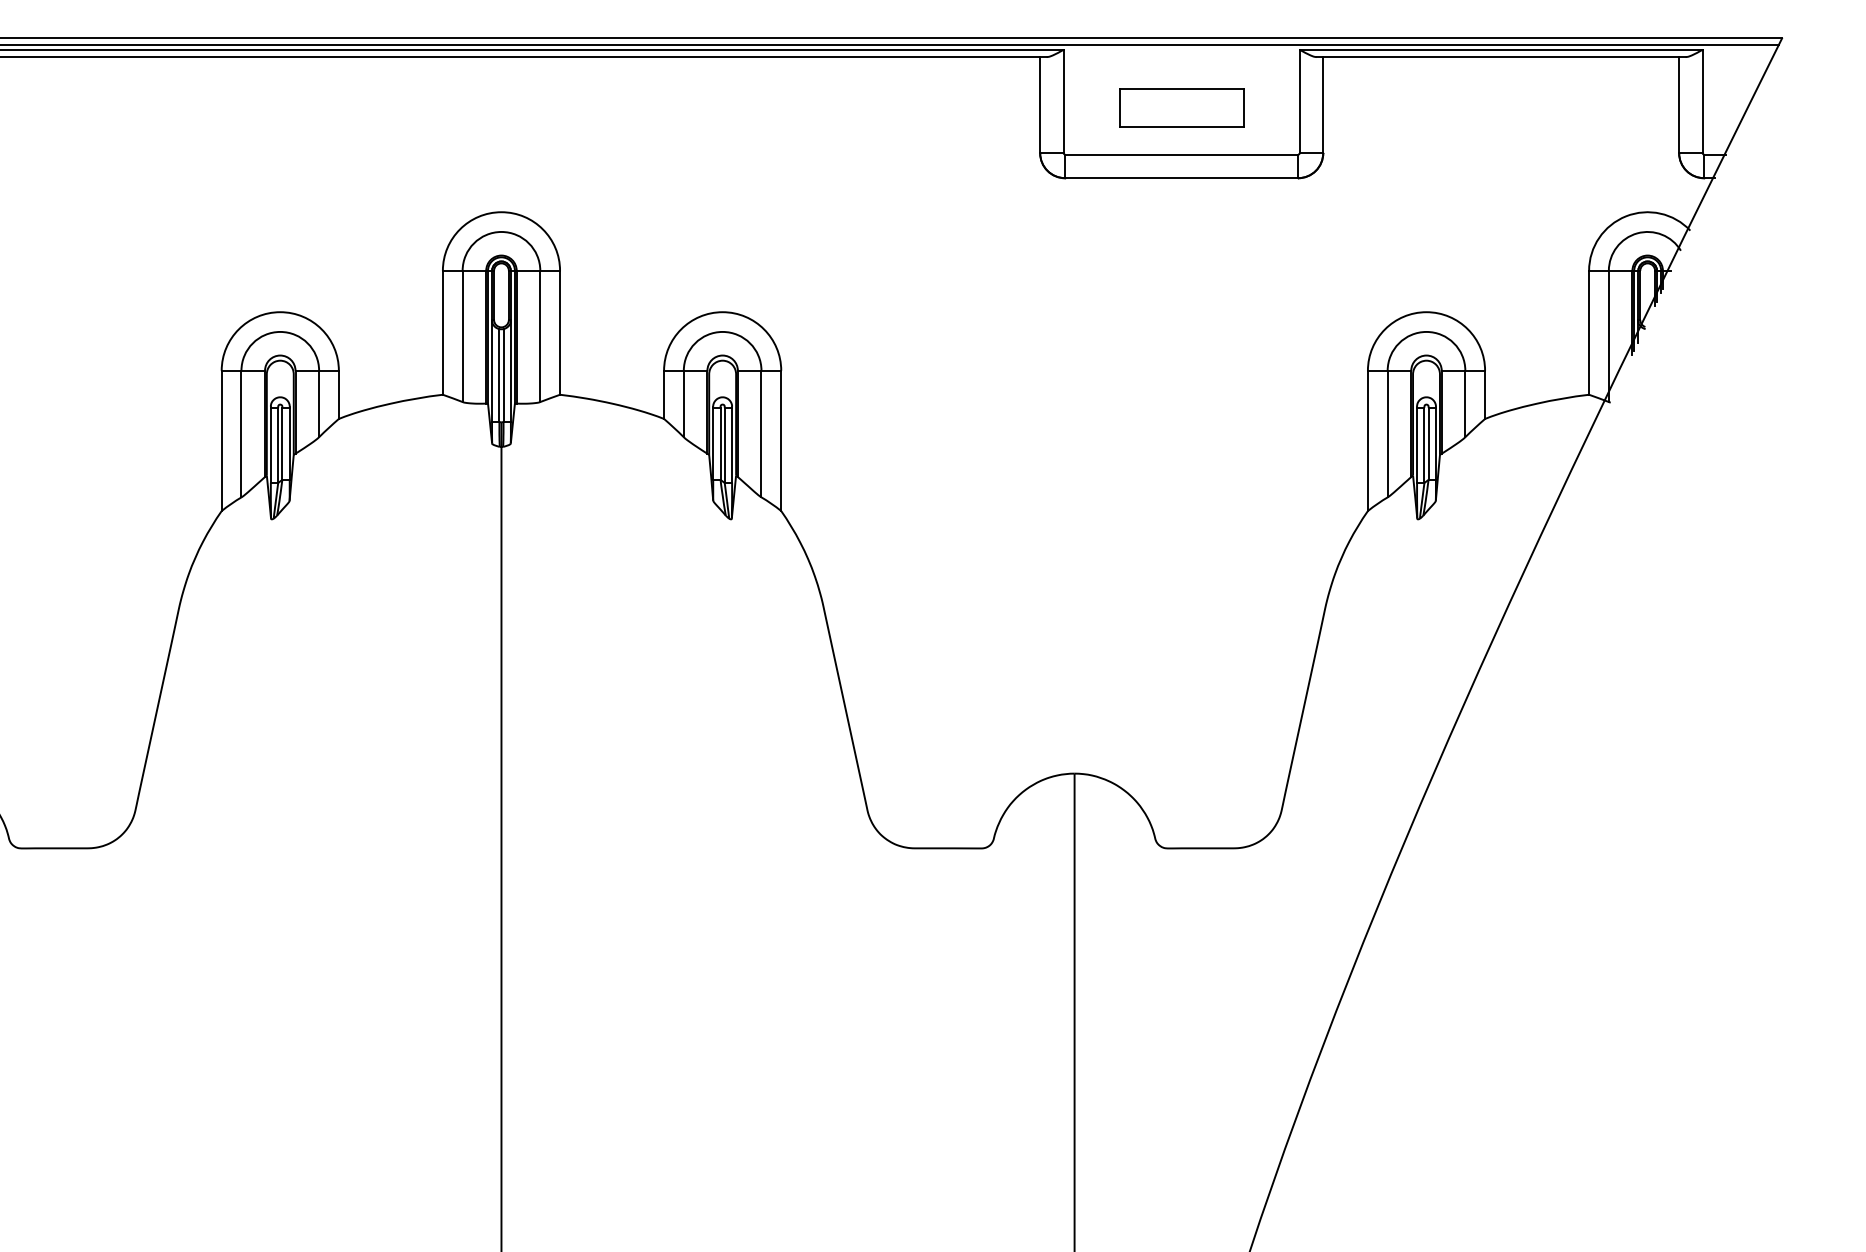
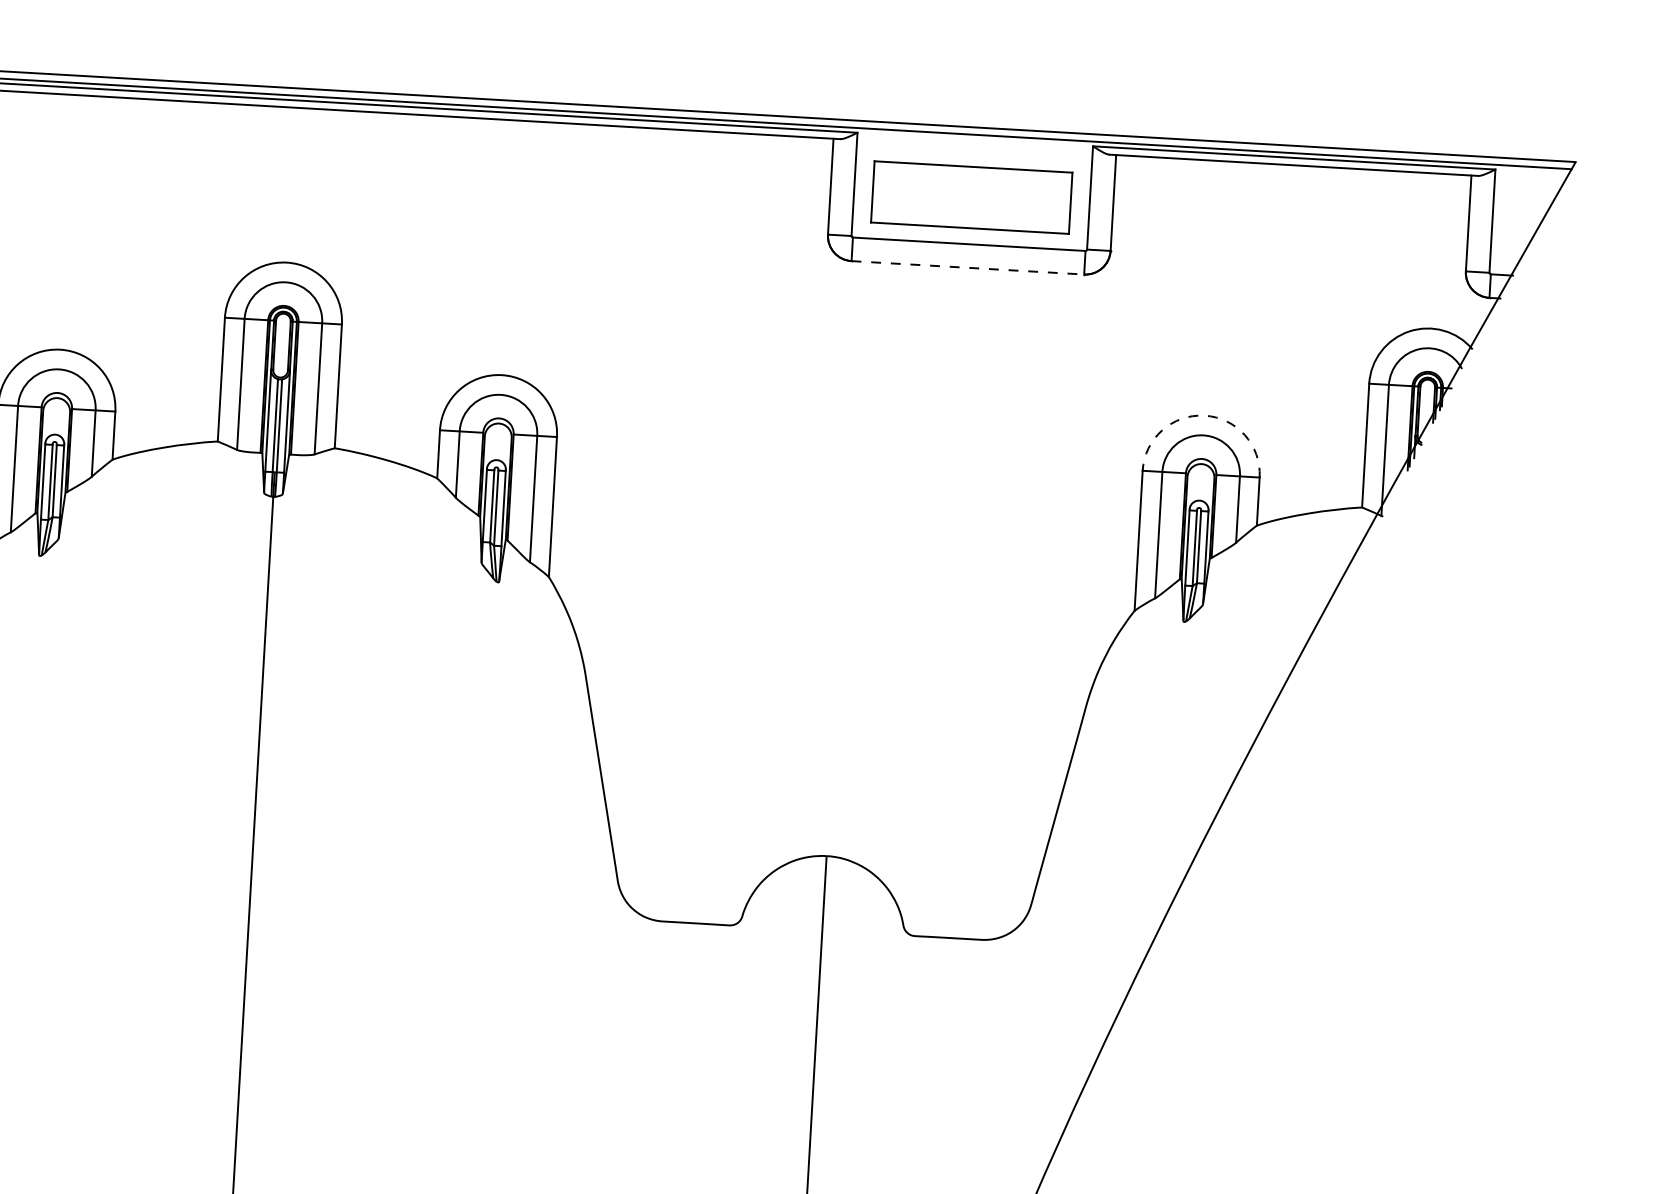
part: (1181, 107) -> (971, 197), size x1.6
line: (1182, 178) -> (968, 268), solid -> dashed
arc: (1426, 312) -> (1204, 415), solid -> dashed

